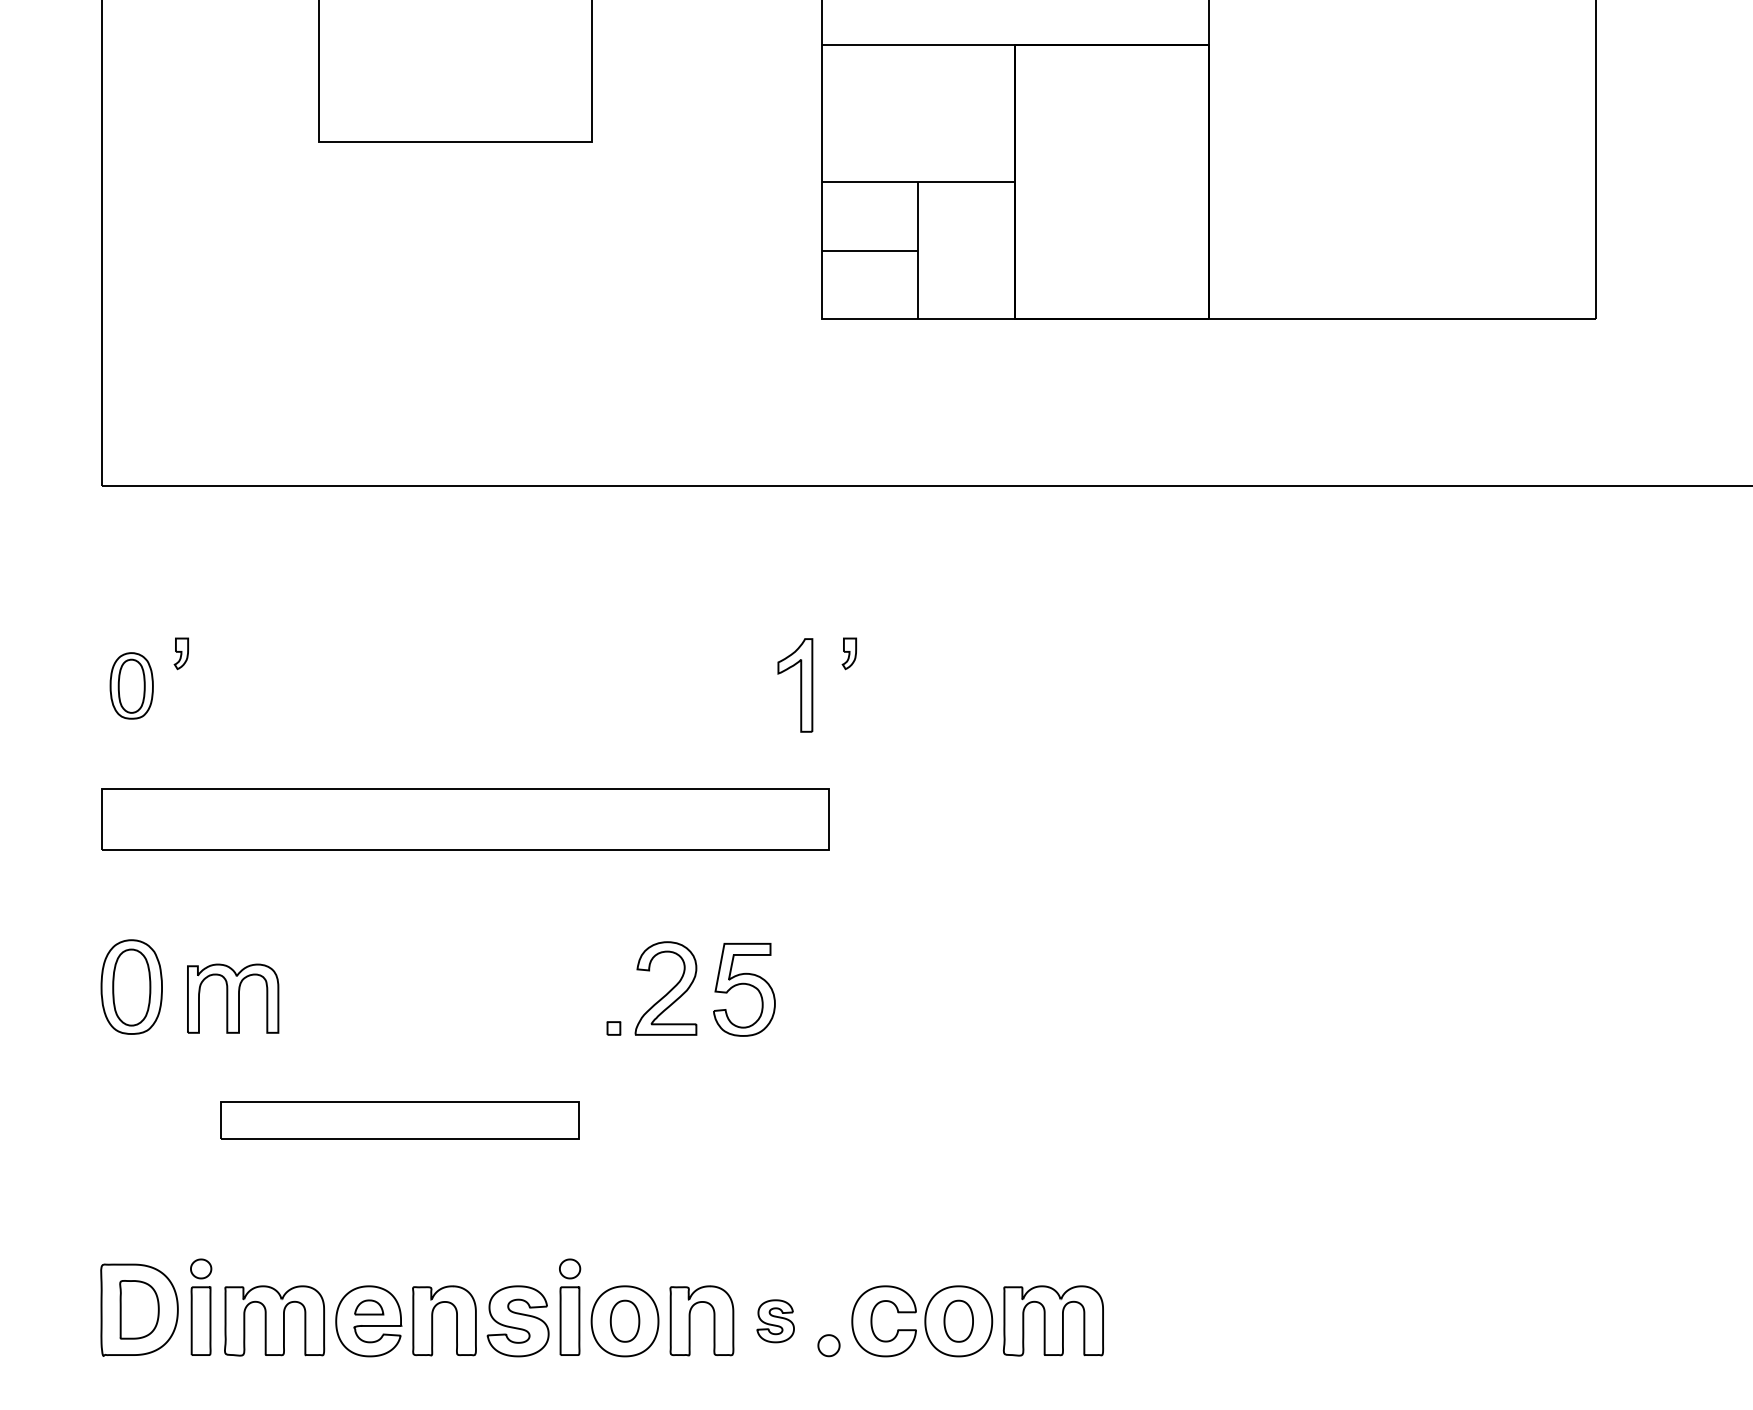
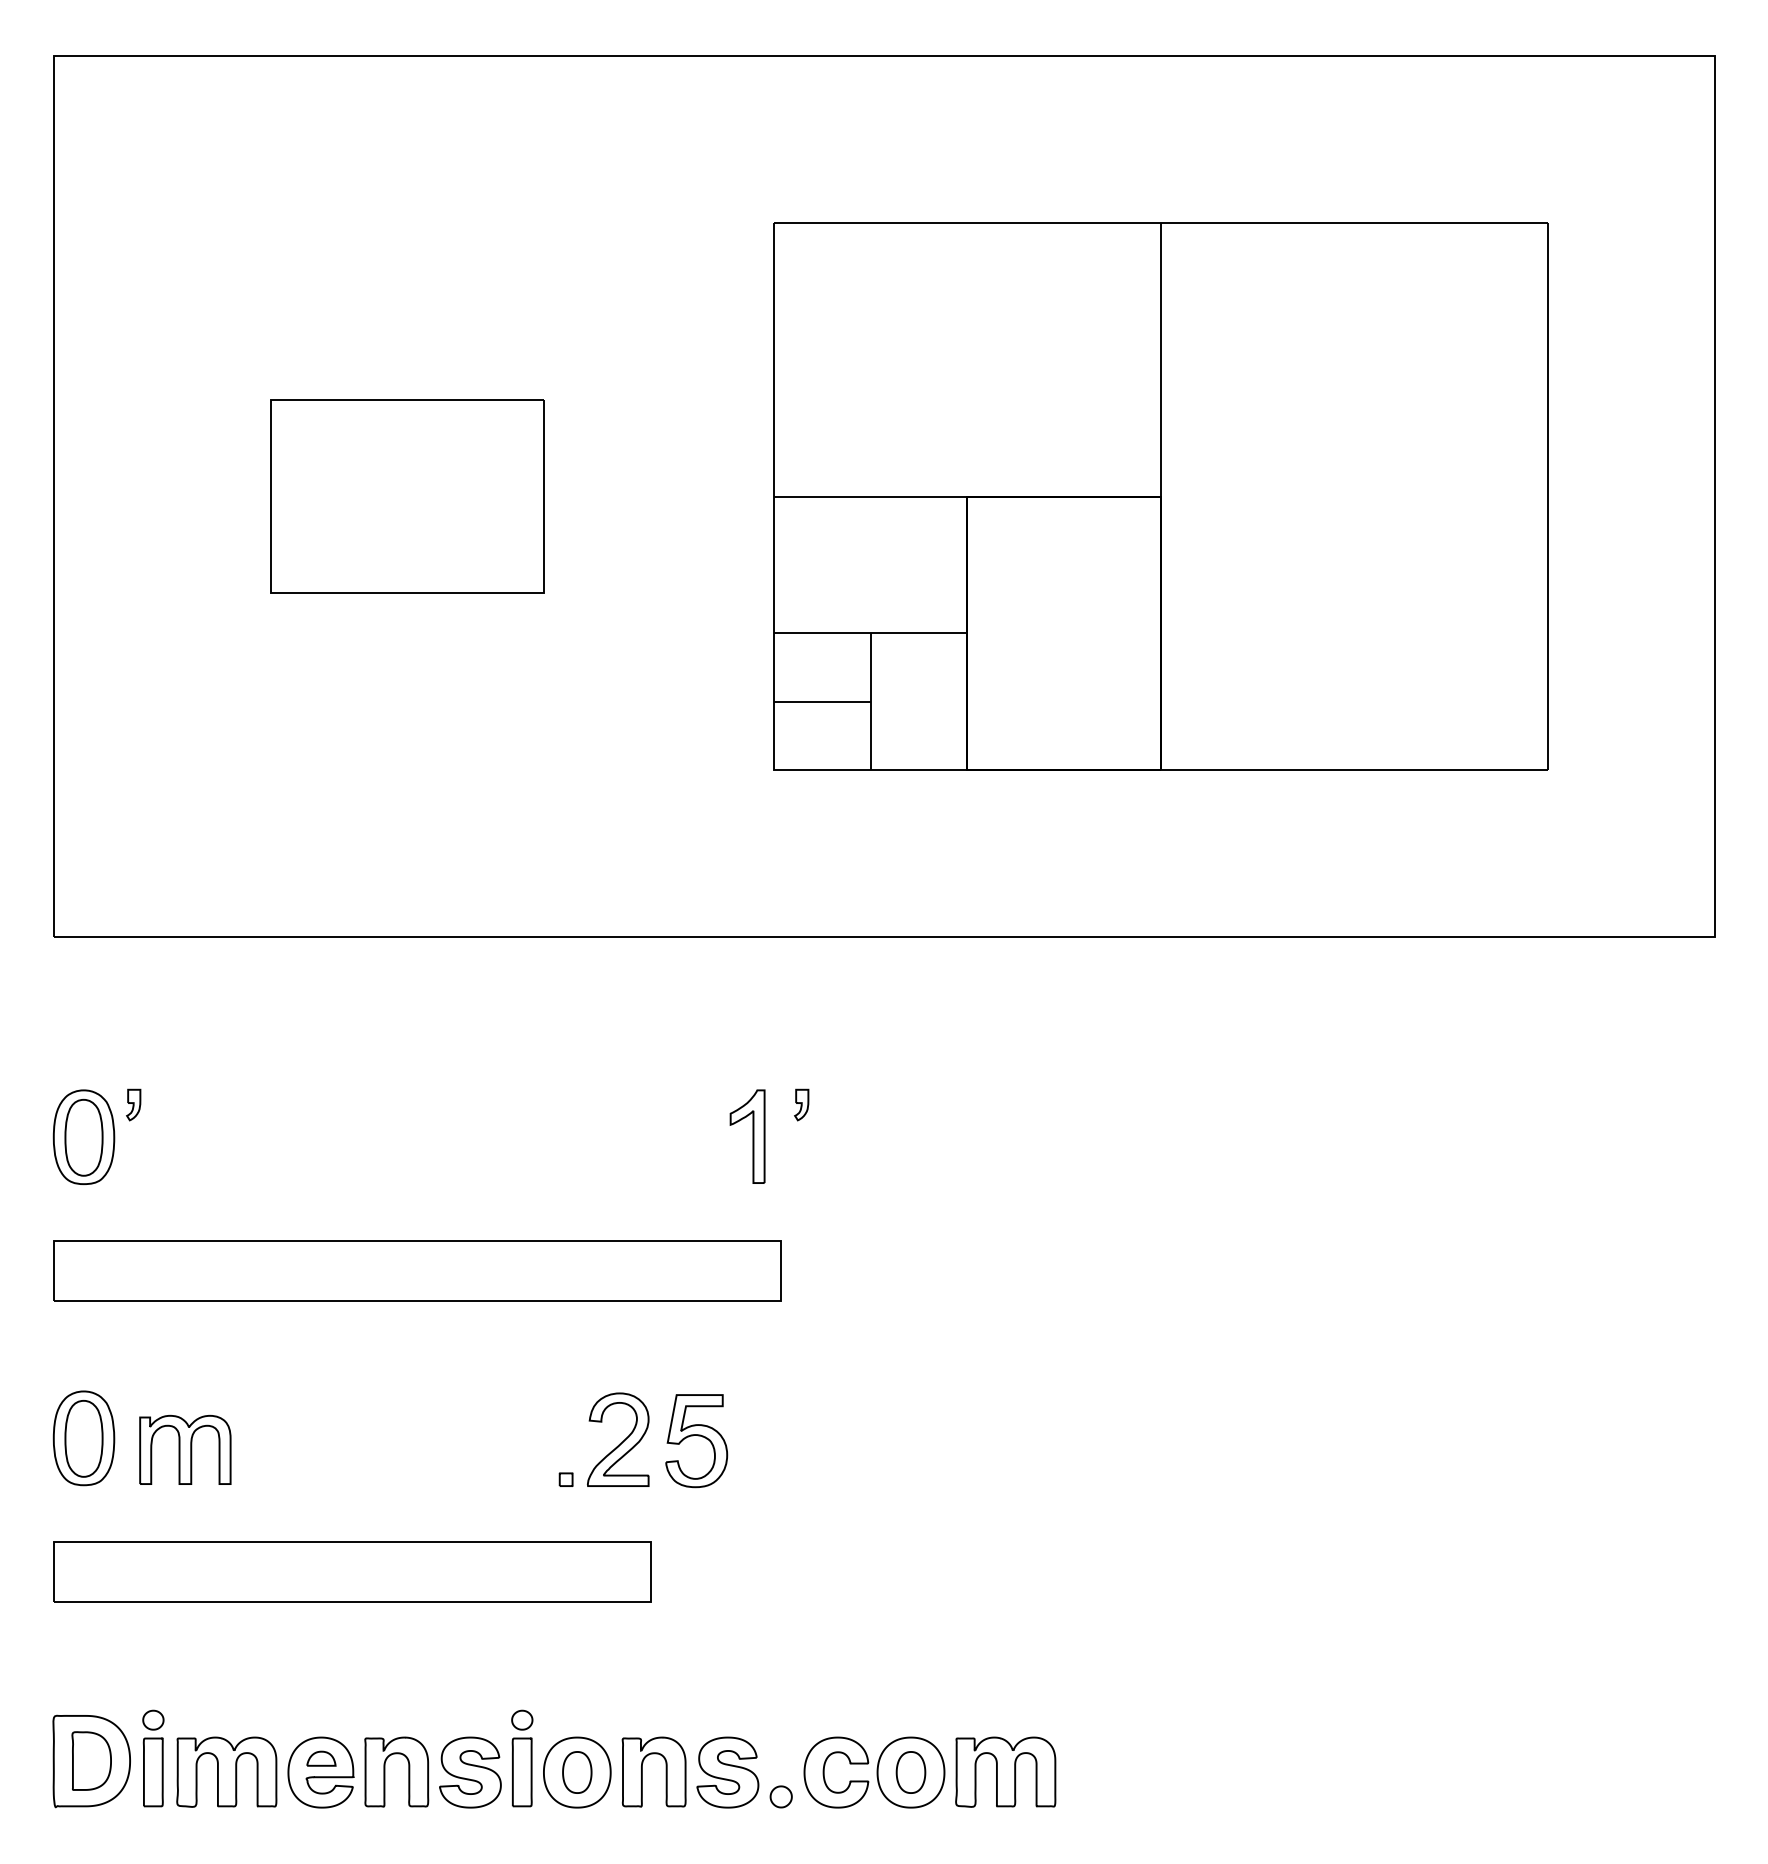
part: (131, 685) -> (83, 1136), size x1.43
part: (400, 1120) -> (352, 1571), size x1.67
part: (775, 1321) -> (727, 1772), size x1.67

